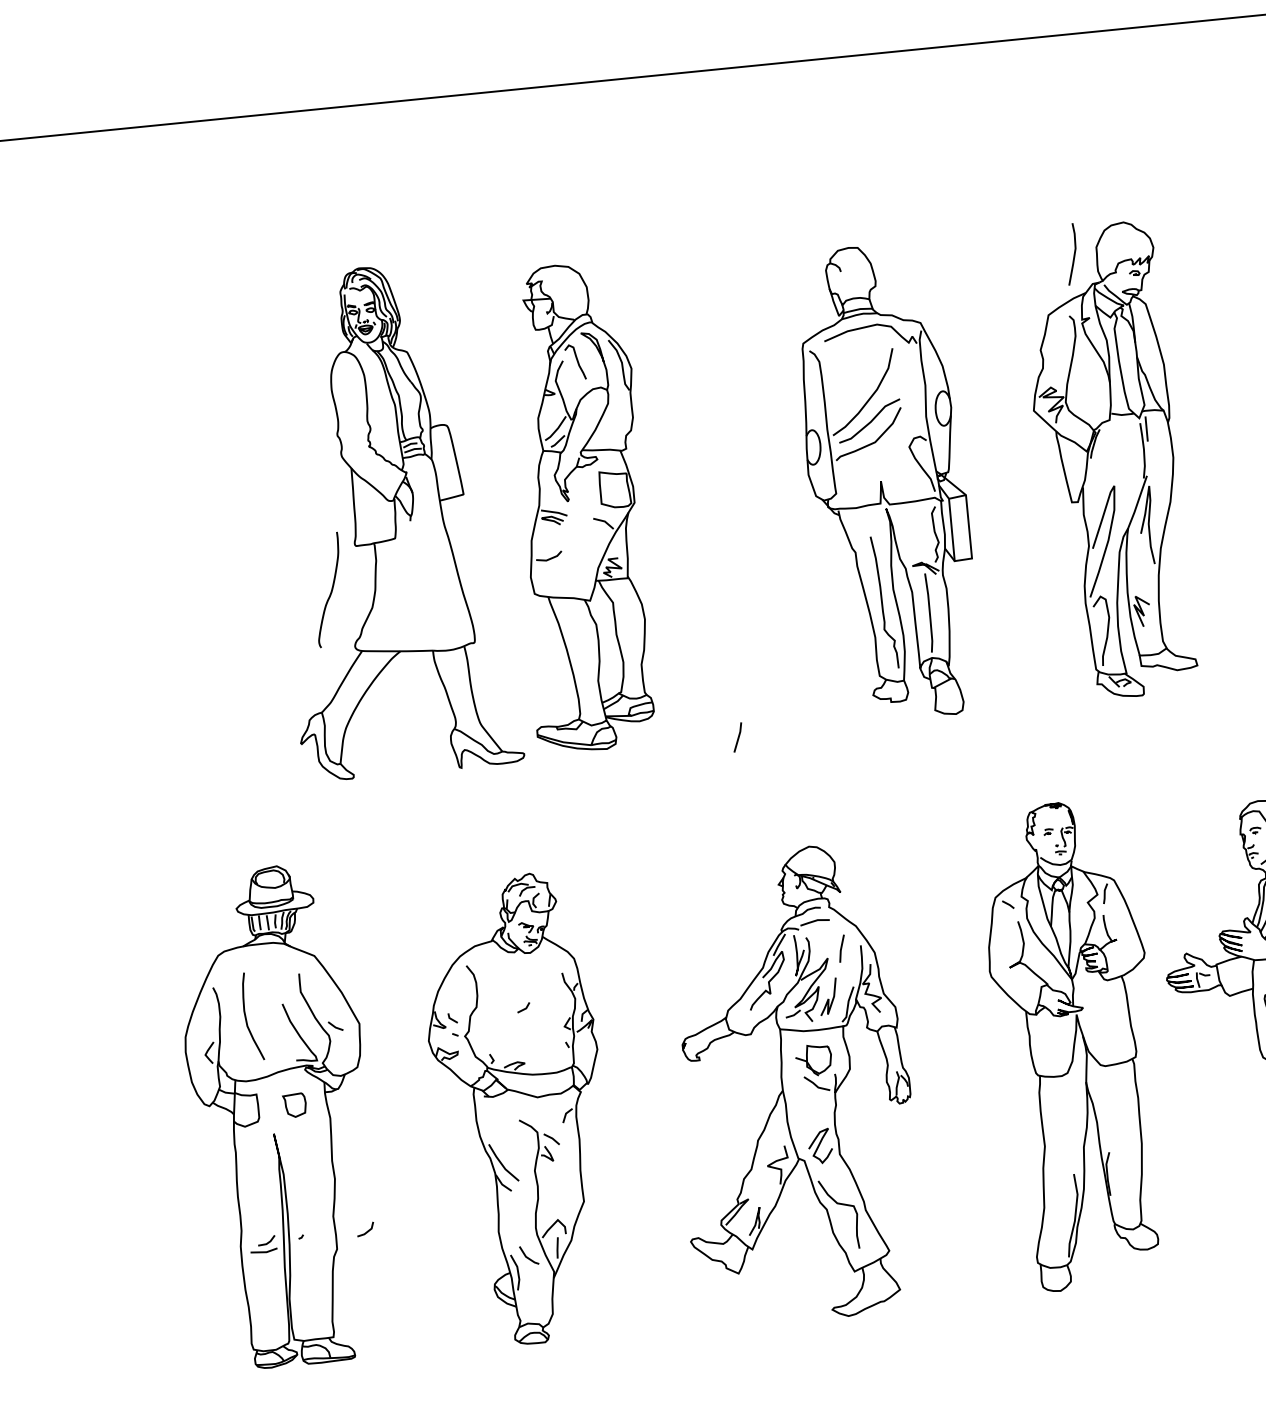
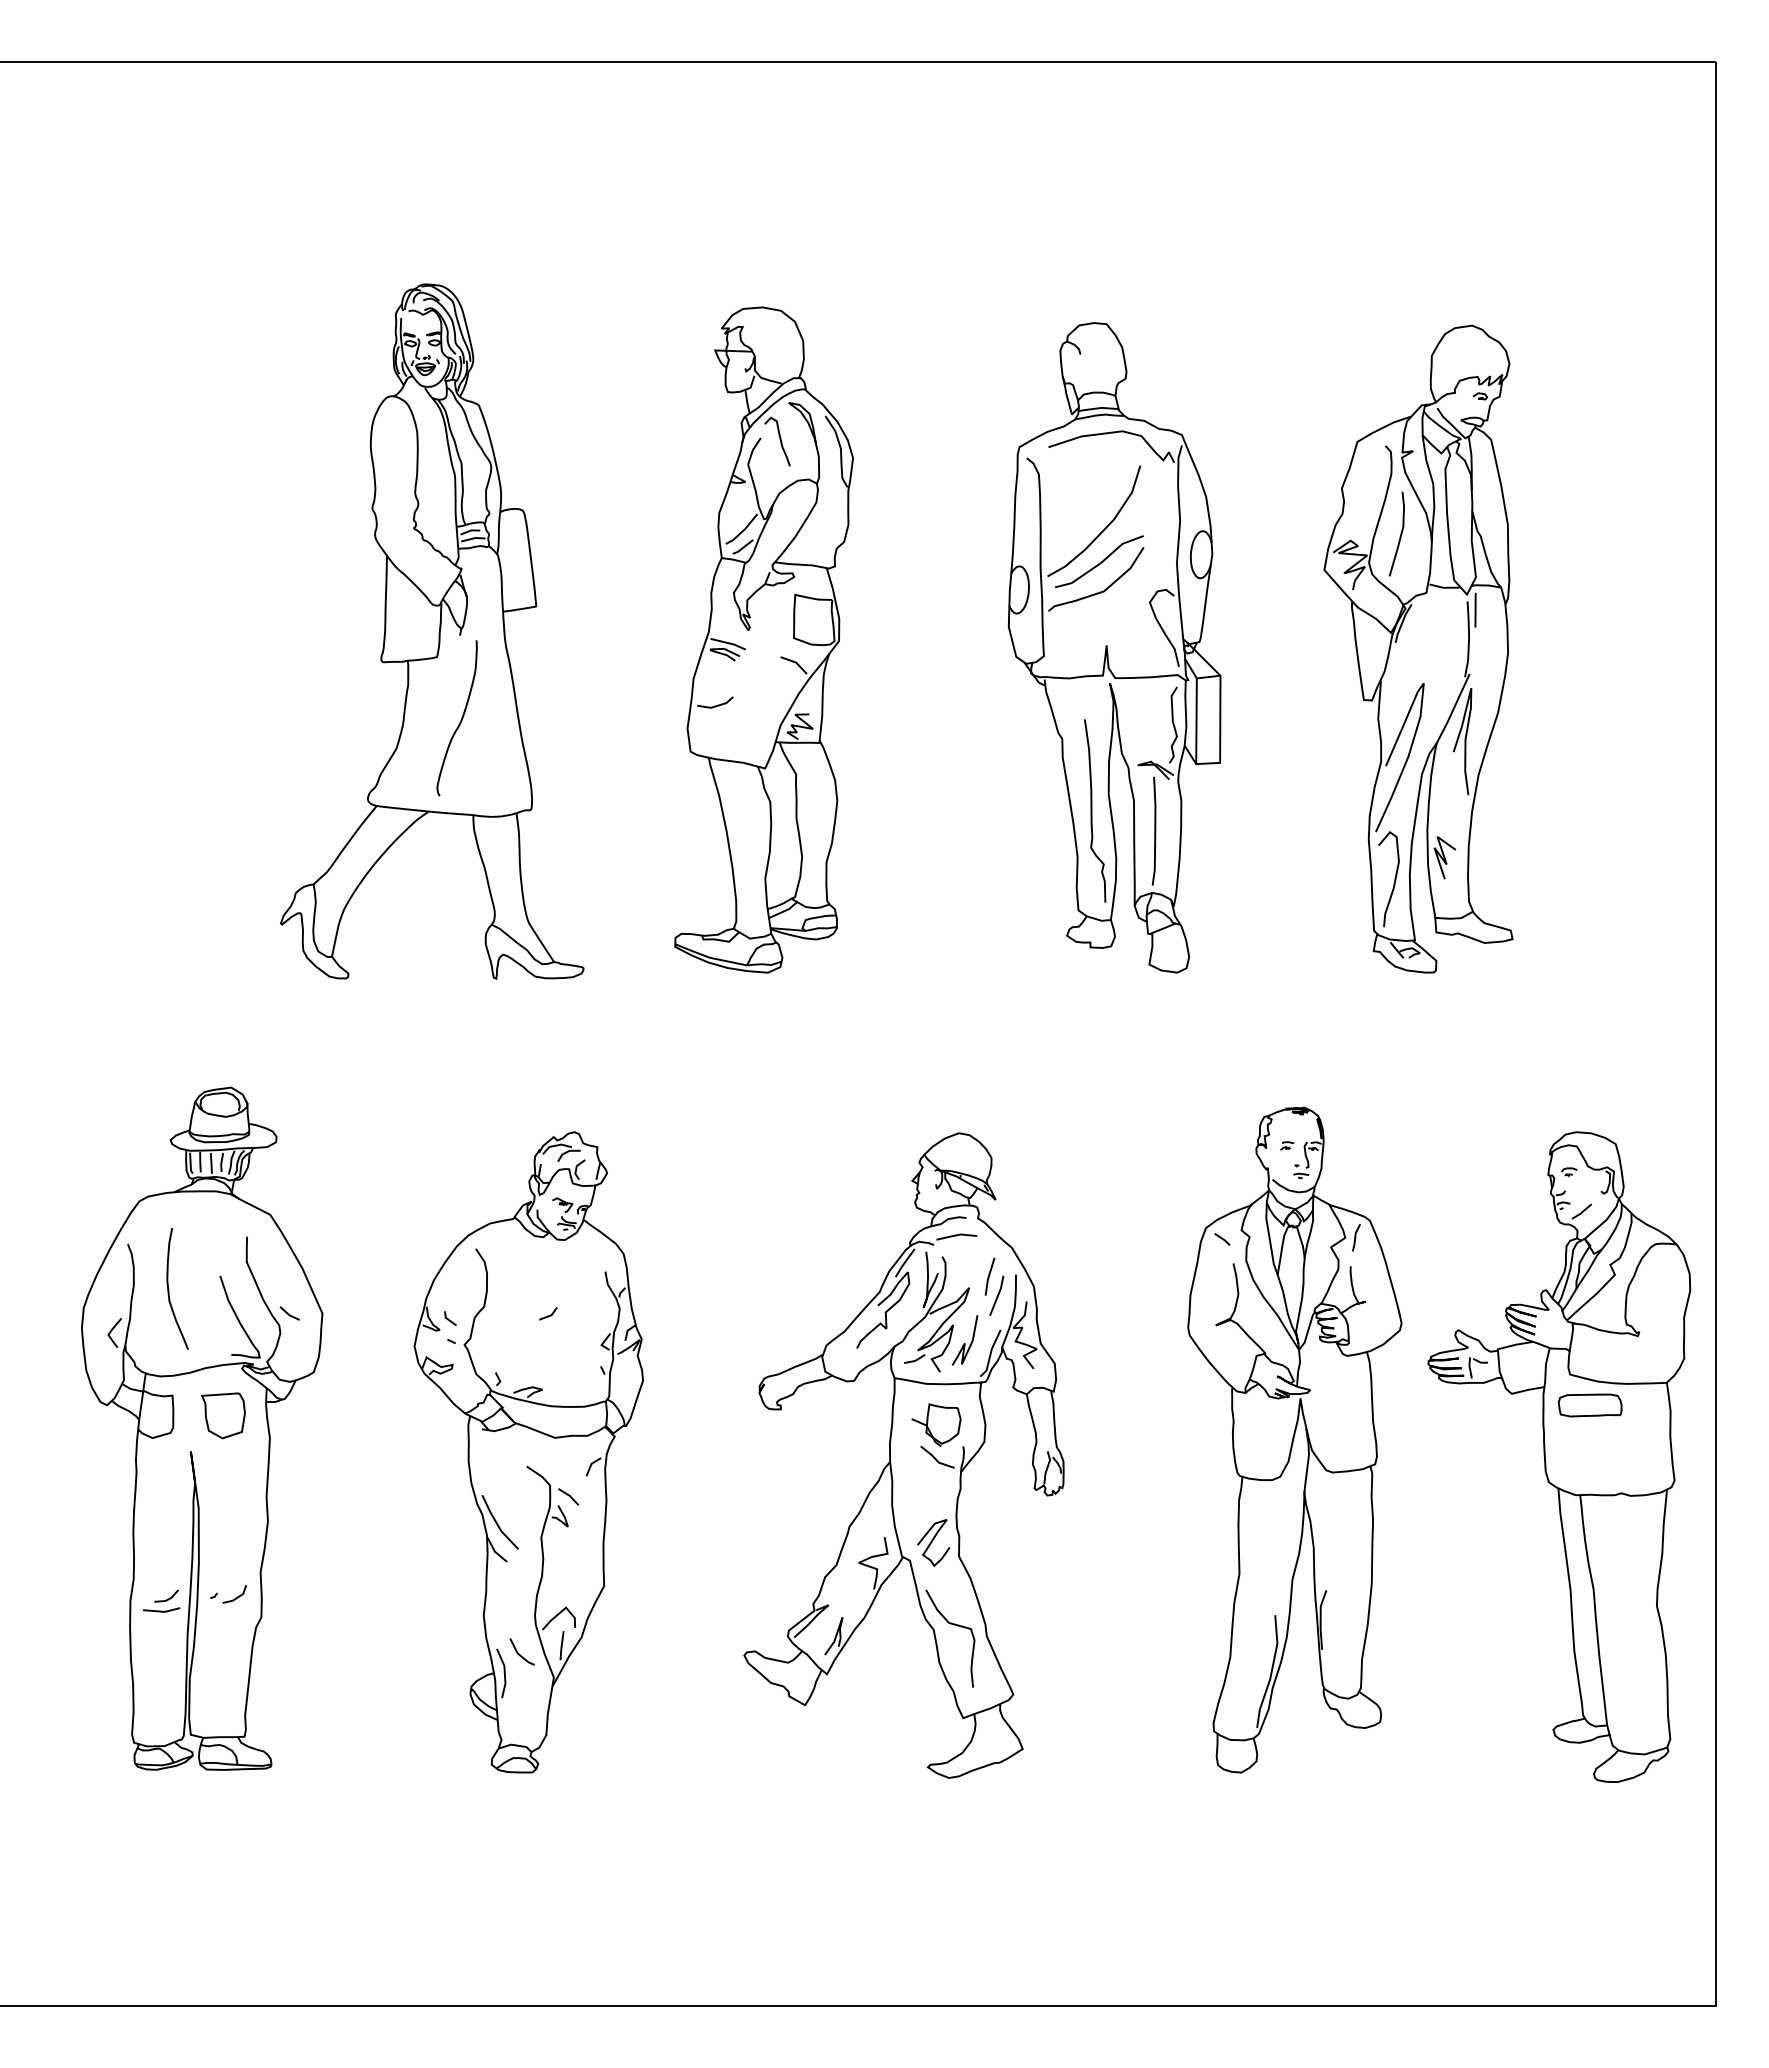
line: (1074, 253) -> (1400, 533), moved
part: (579, 507) -> (763, 639), moved
curve: (331, 591) -> (460, 720), moved
line: (738, 737) -> (997, 1295), moved
part: (294, 1105) -> (223, 1415), size x1.43
line: (366, 1231) -> (235, 1597), moved

